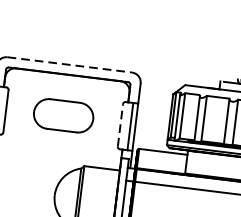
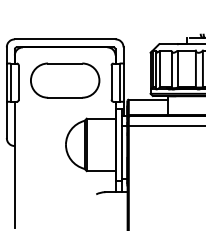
line: (70, 65) -> (65, 39), dashed -> solid
part: (63, 115) -> (65, 80), size x1.43
line: (120, 125) -> (111, 82), dashed -> solid

